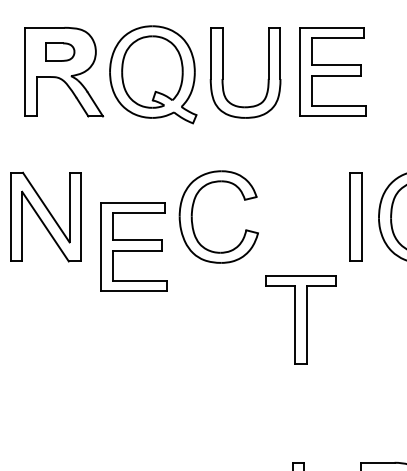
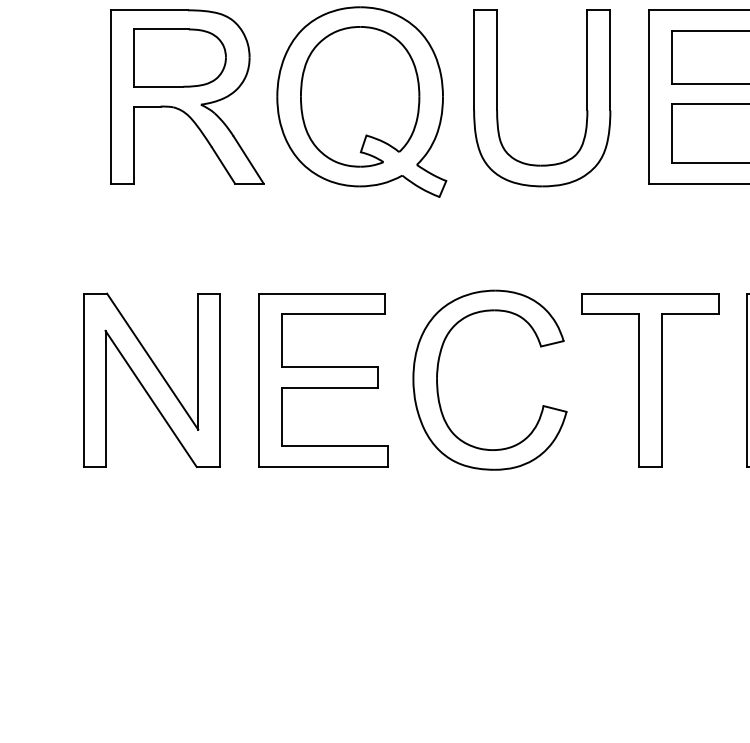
part: (60, 51) -> (180, 56), size x1.67
part: (133, 246) -> (323, 379), moved
part: (300, 319) -> (649, 379), moved

